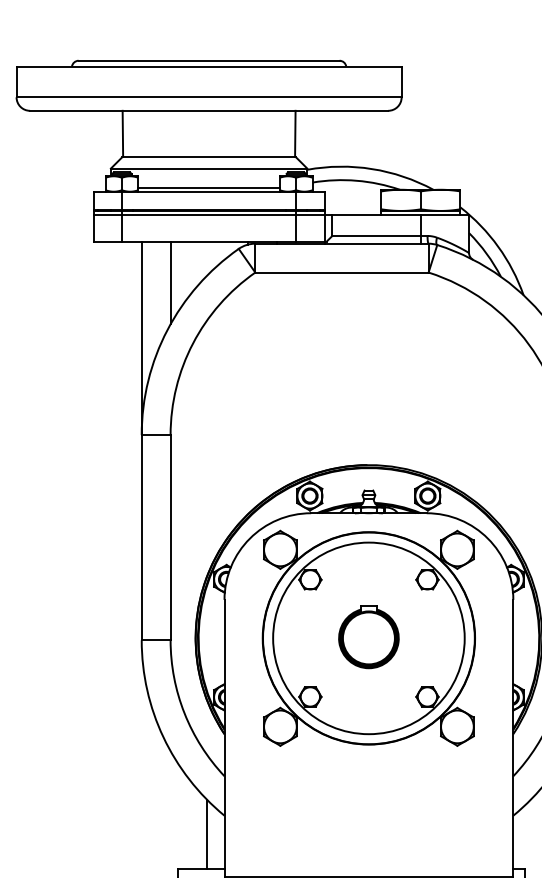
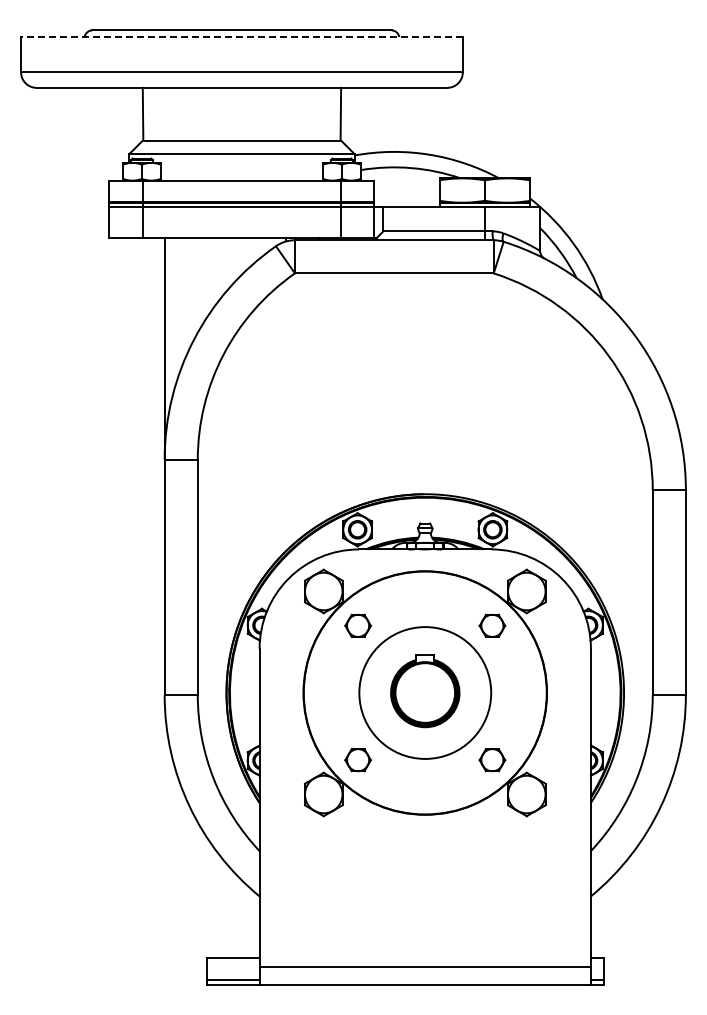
line: (208, 66) -> (241, 37), solid -> dashed
line: (208, 188) -> (241, 176), removed
line: (170, 283) -> (197, 285), removed
circle: (369, 637) -> (425, 692), size x0.6
line: (206, 834) -> (239, 918), removed

